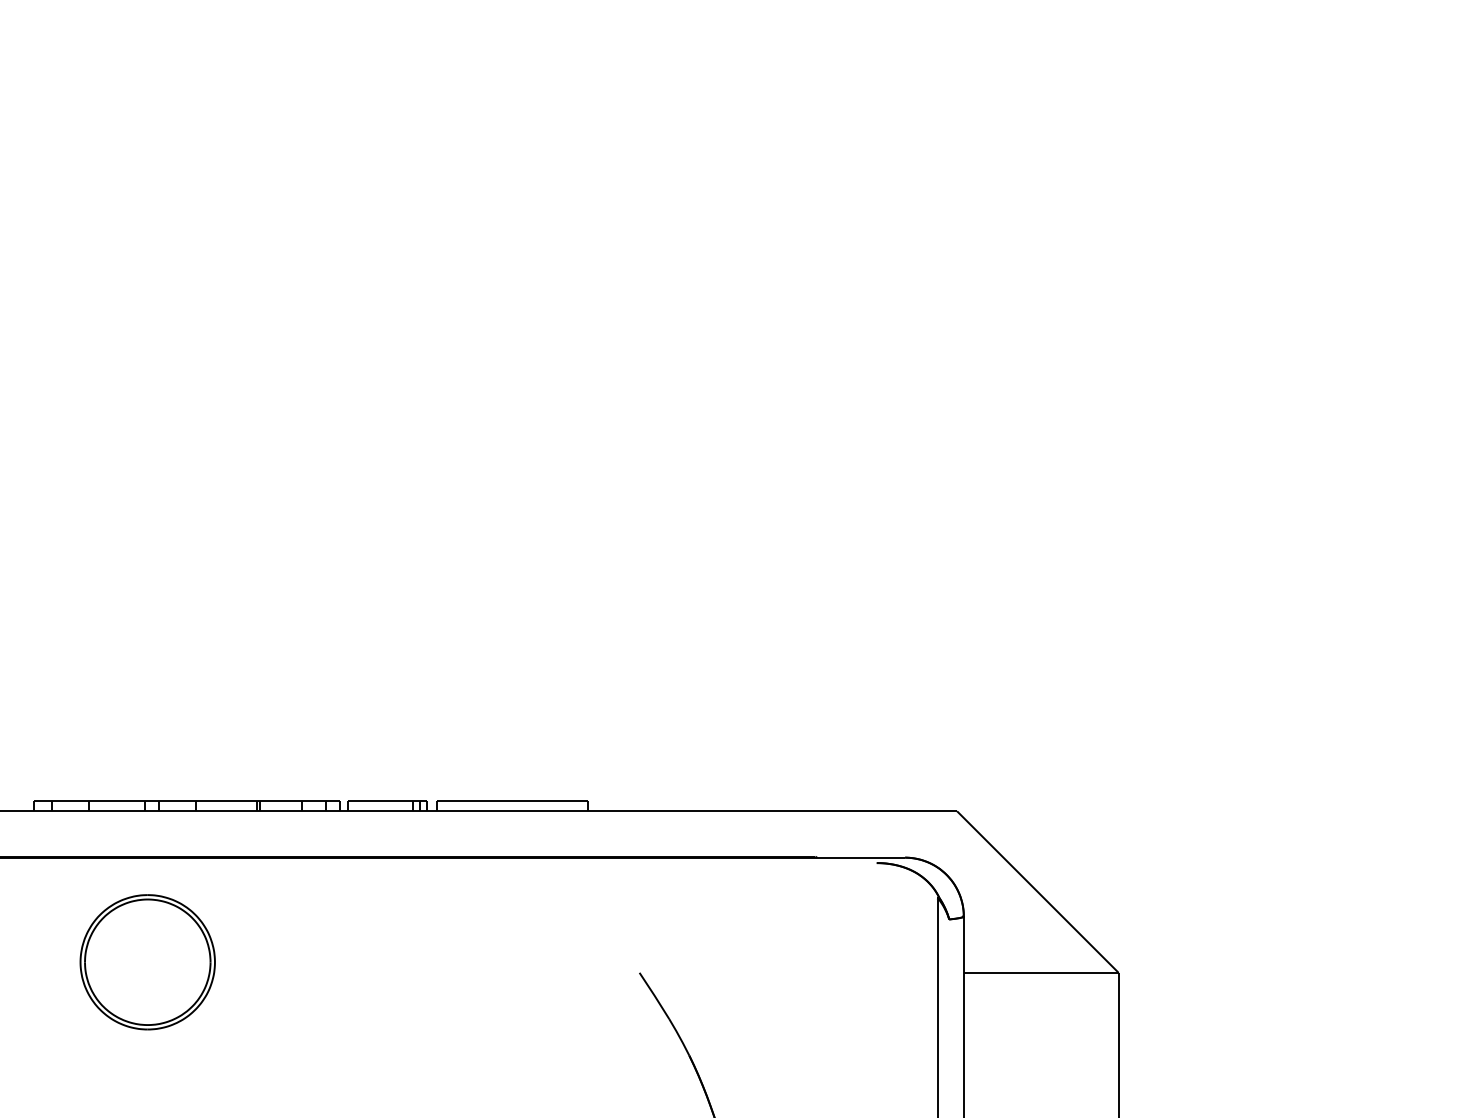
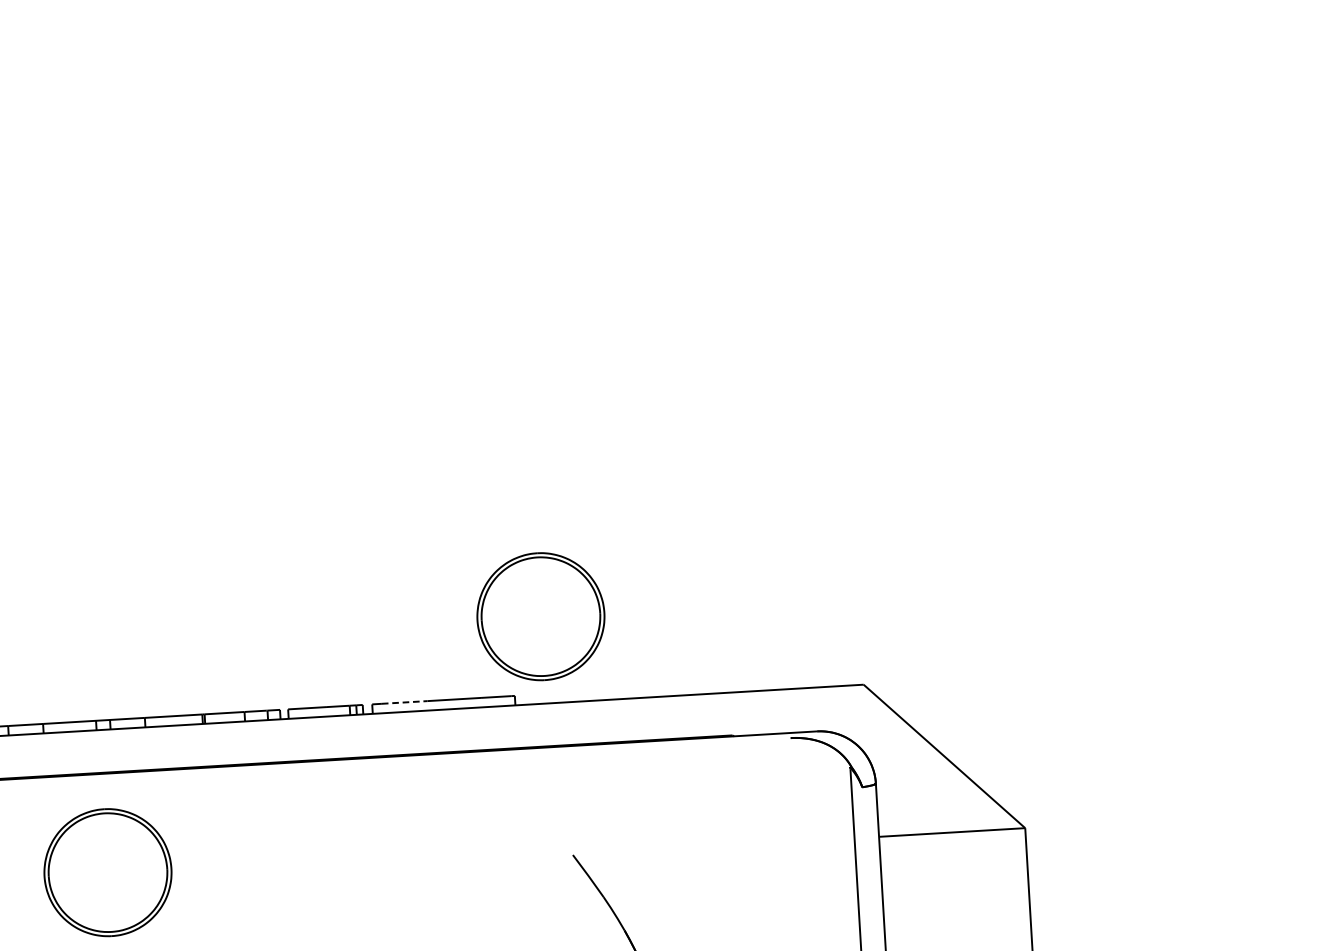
part: (620, 719) -> (540, 616), added
line: (472, 801) -> (405, 702), solid -> dashed

